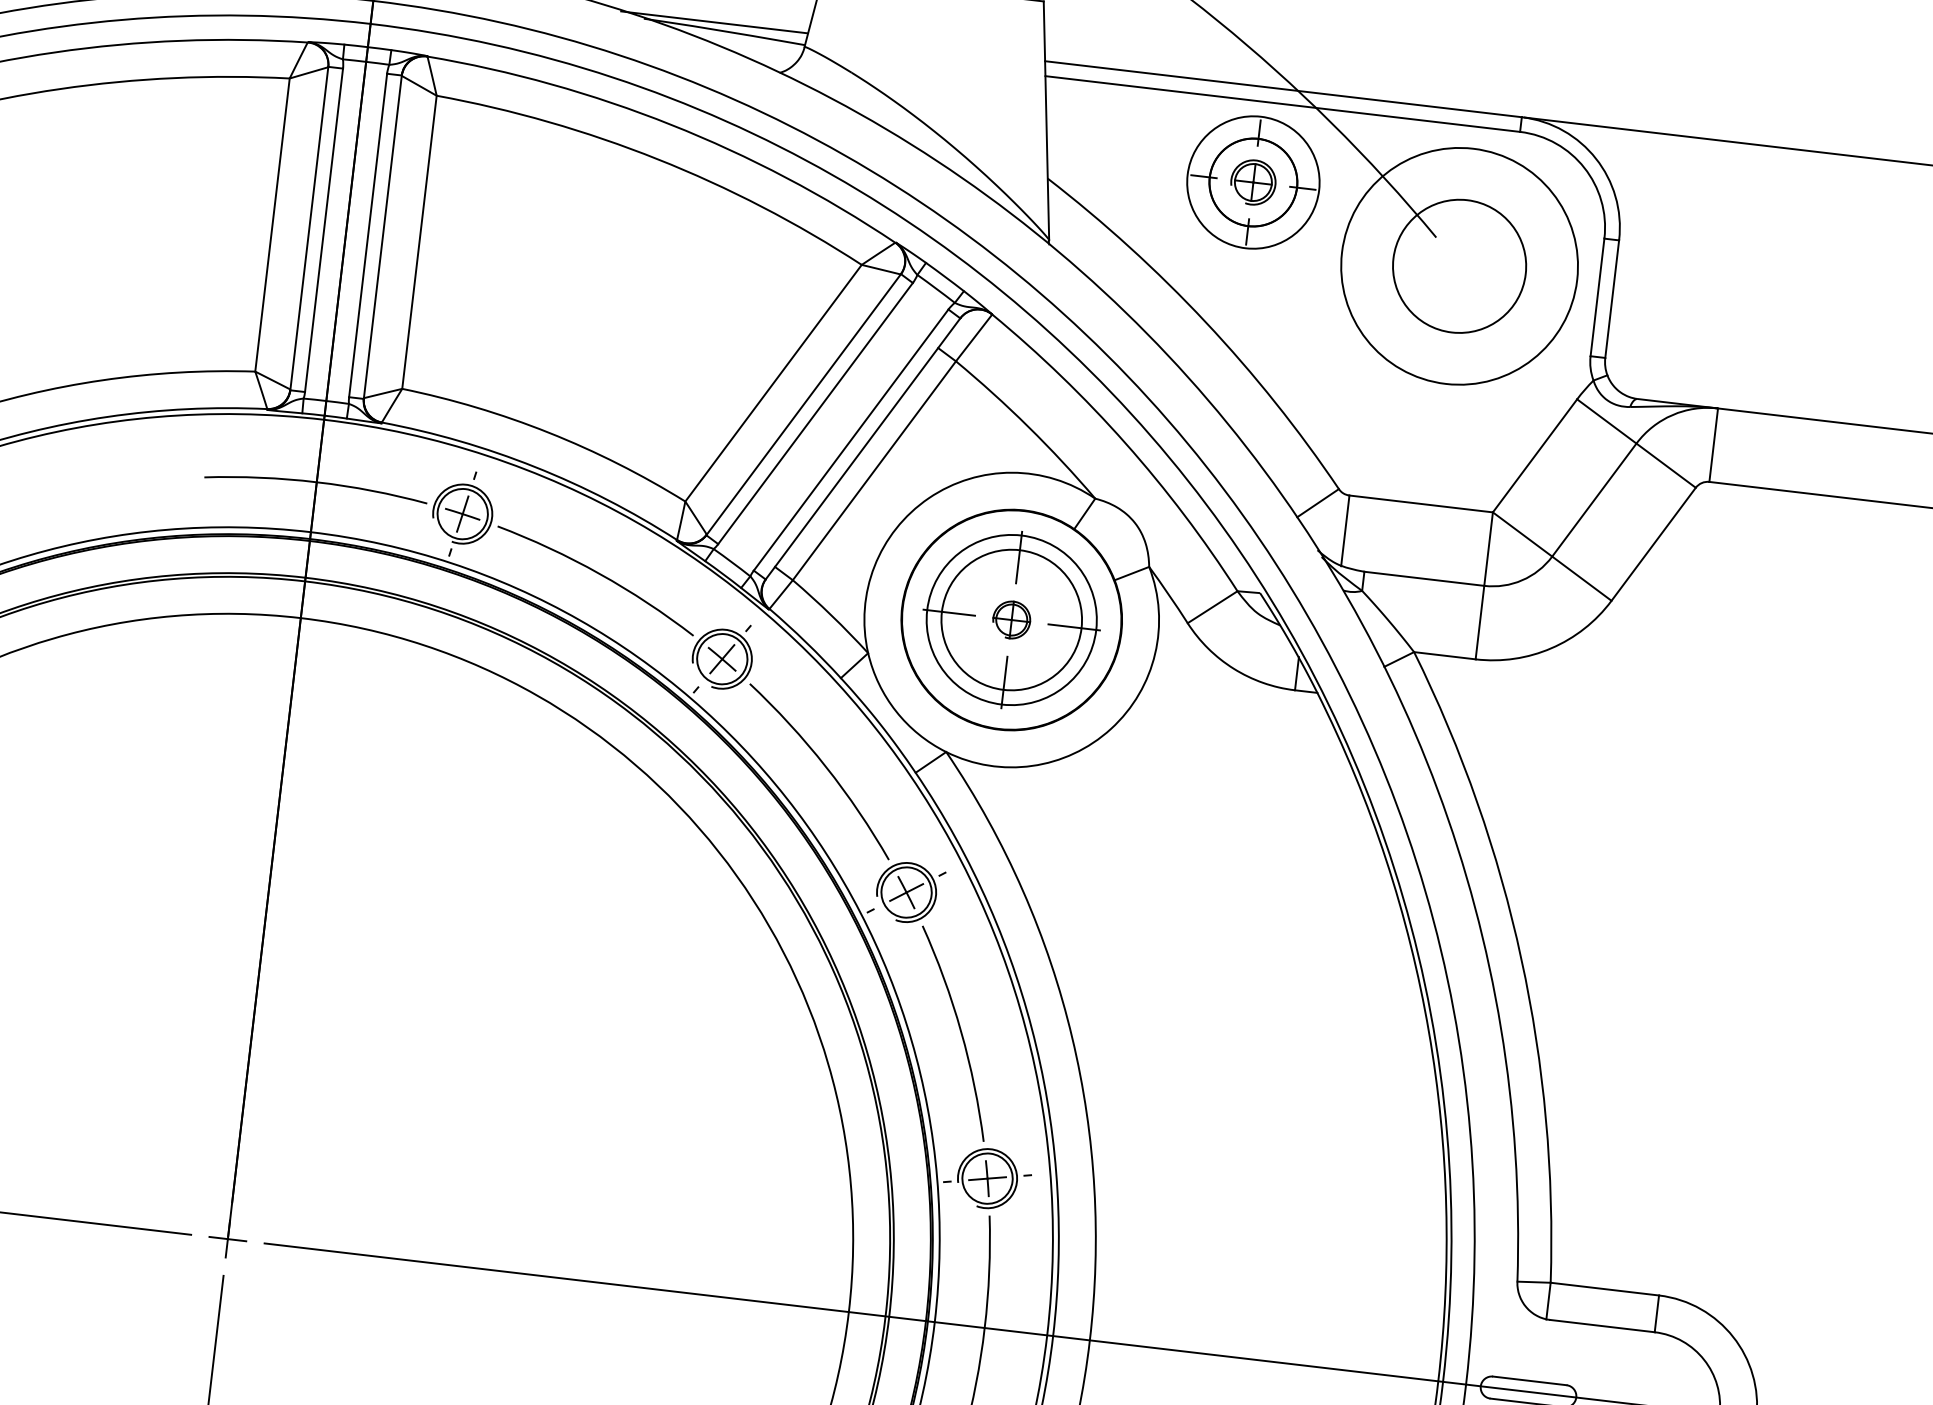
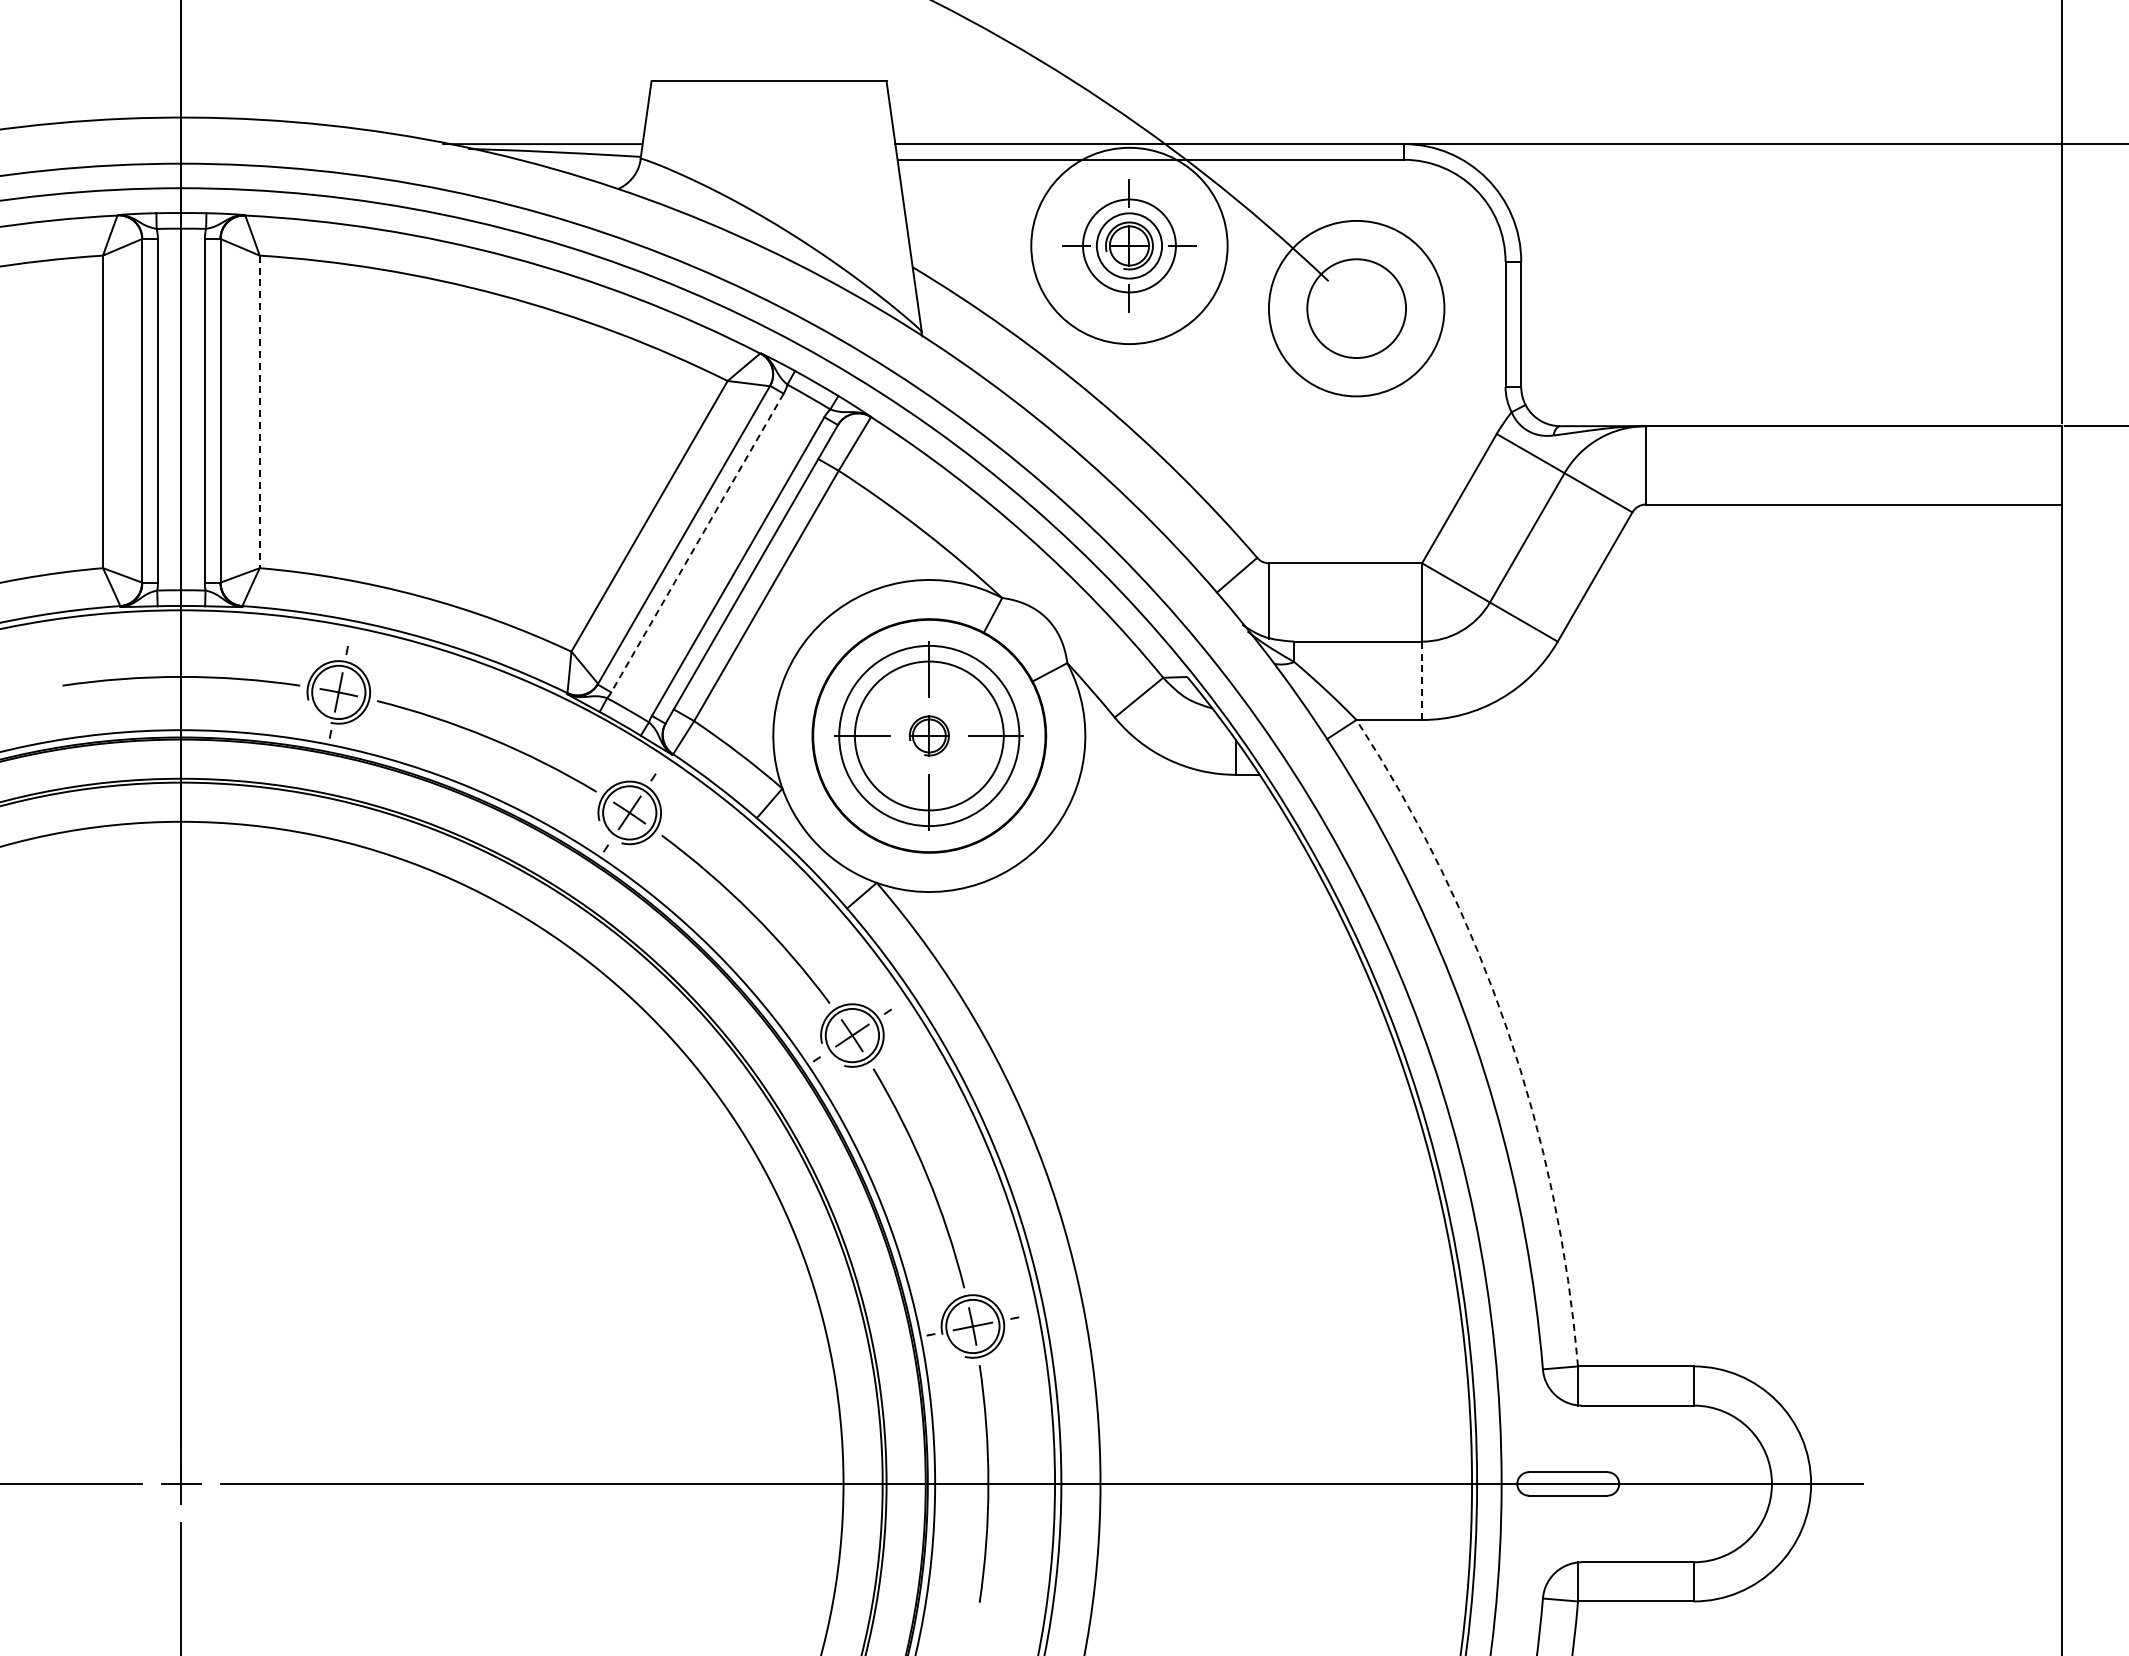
circle: (1253, 182) -> (1129, 245), size x0.7
circle: (1253, 182) -> (1129, 245), size x1.4
line: (419, 242) -> (259, 412), solid -> dashed
circle: (1459, 266) -> (1356, 308), size x0.7
circle: (1459, 266) -> (1356, 308), size x0.7
line: (815, 413) -> (697, 543), solid -> dashed
line: (1480, 622) -> (1422, 680), solid -> dashed
arc: (1521, 959) -> (1507, 1029), solid -> dashed

